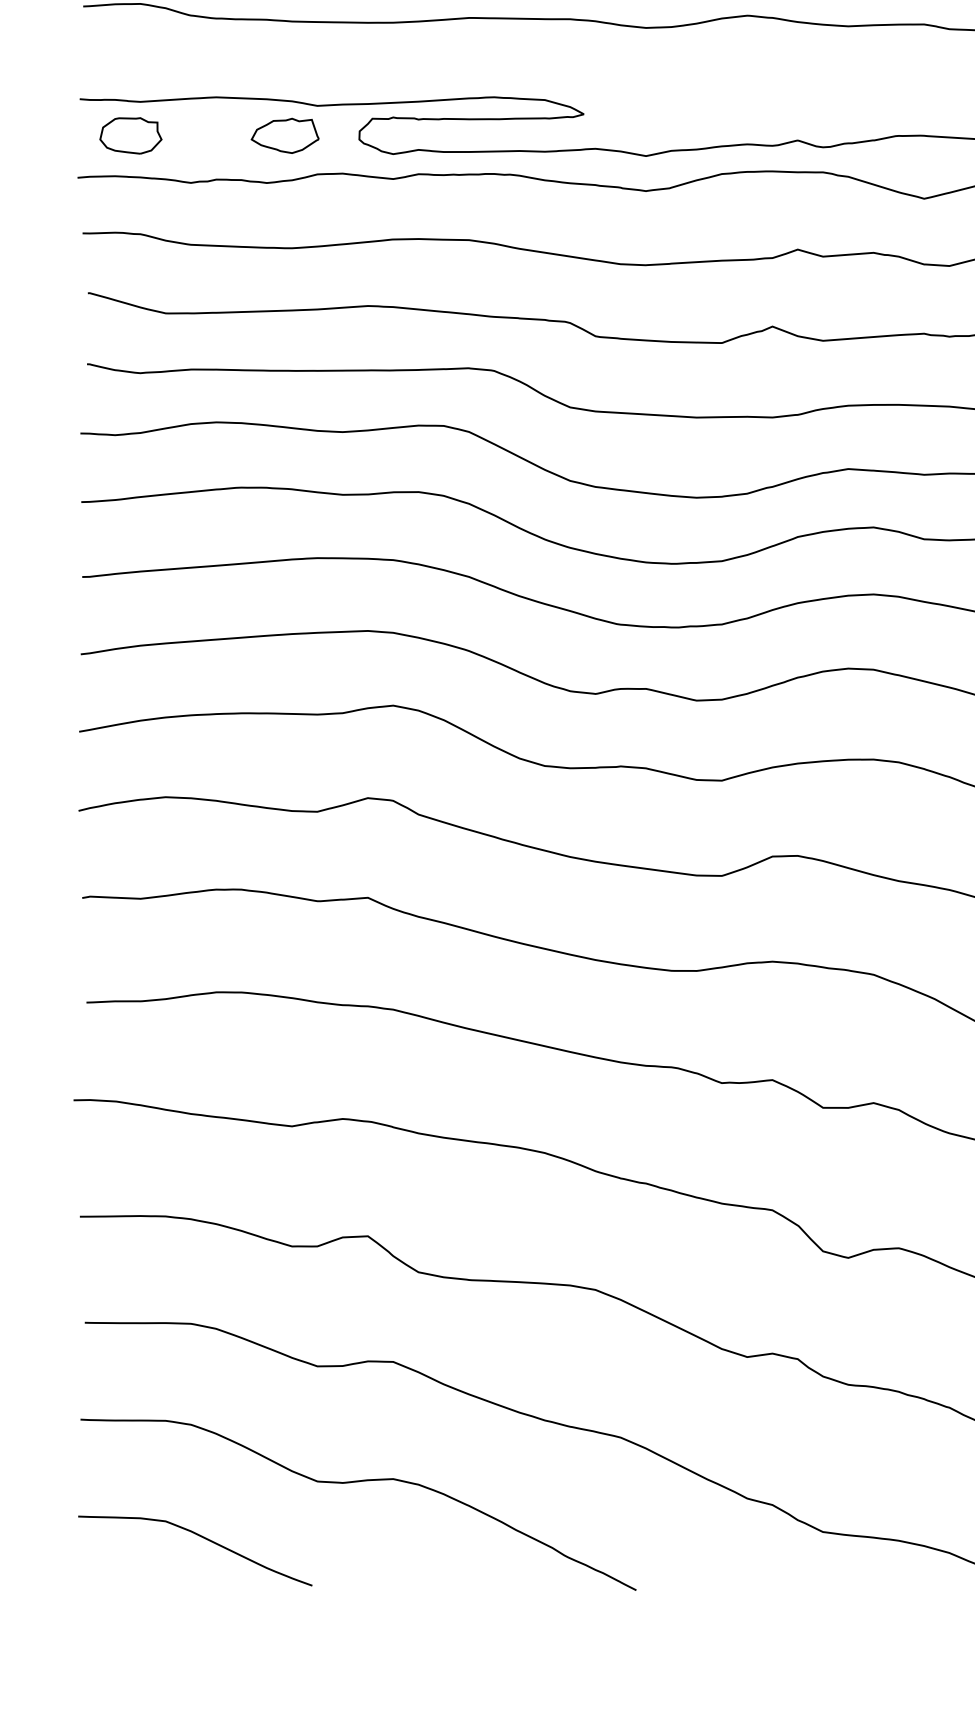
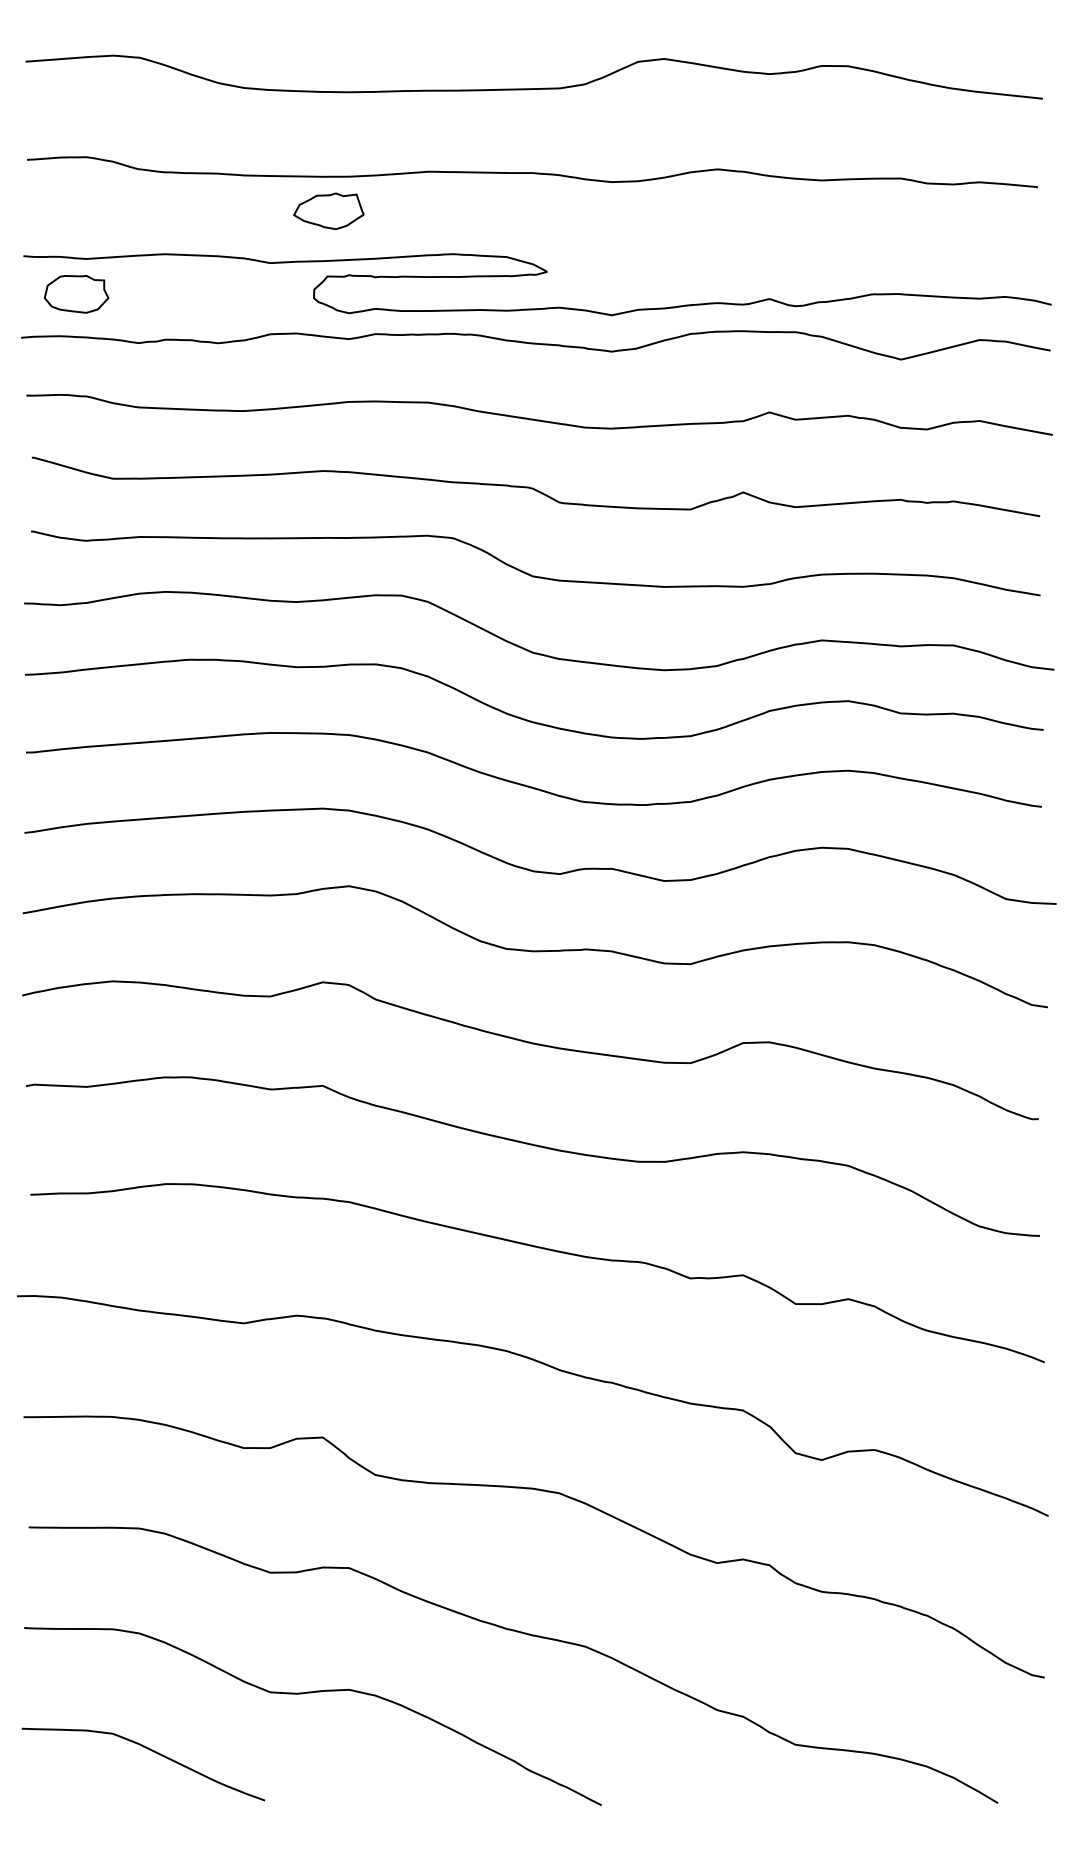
part: (284, 135) -> (328, 210), moved

